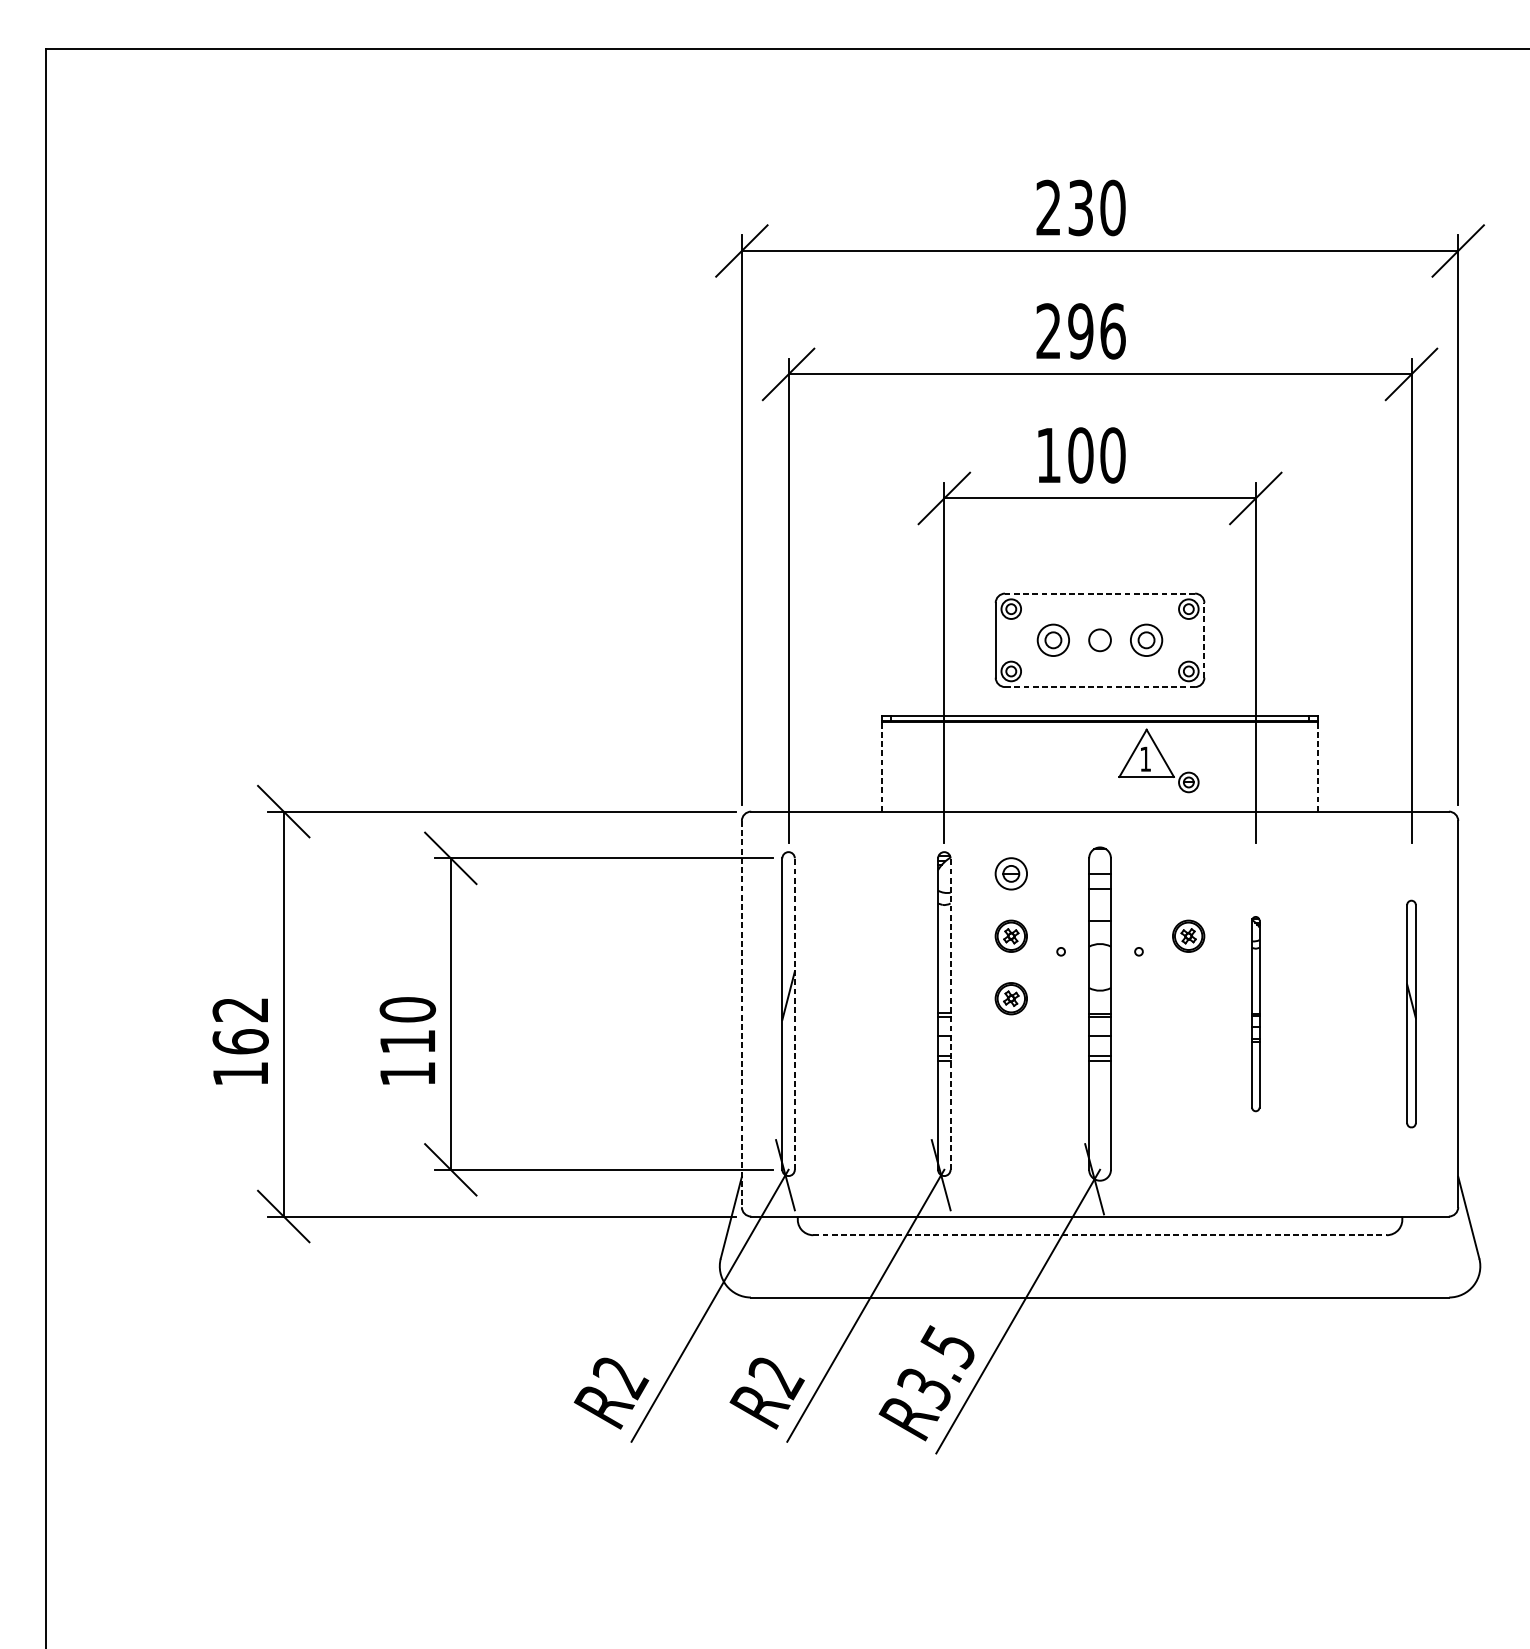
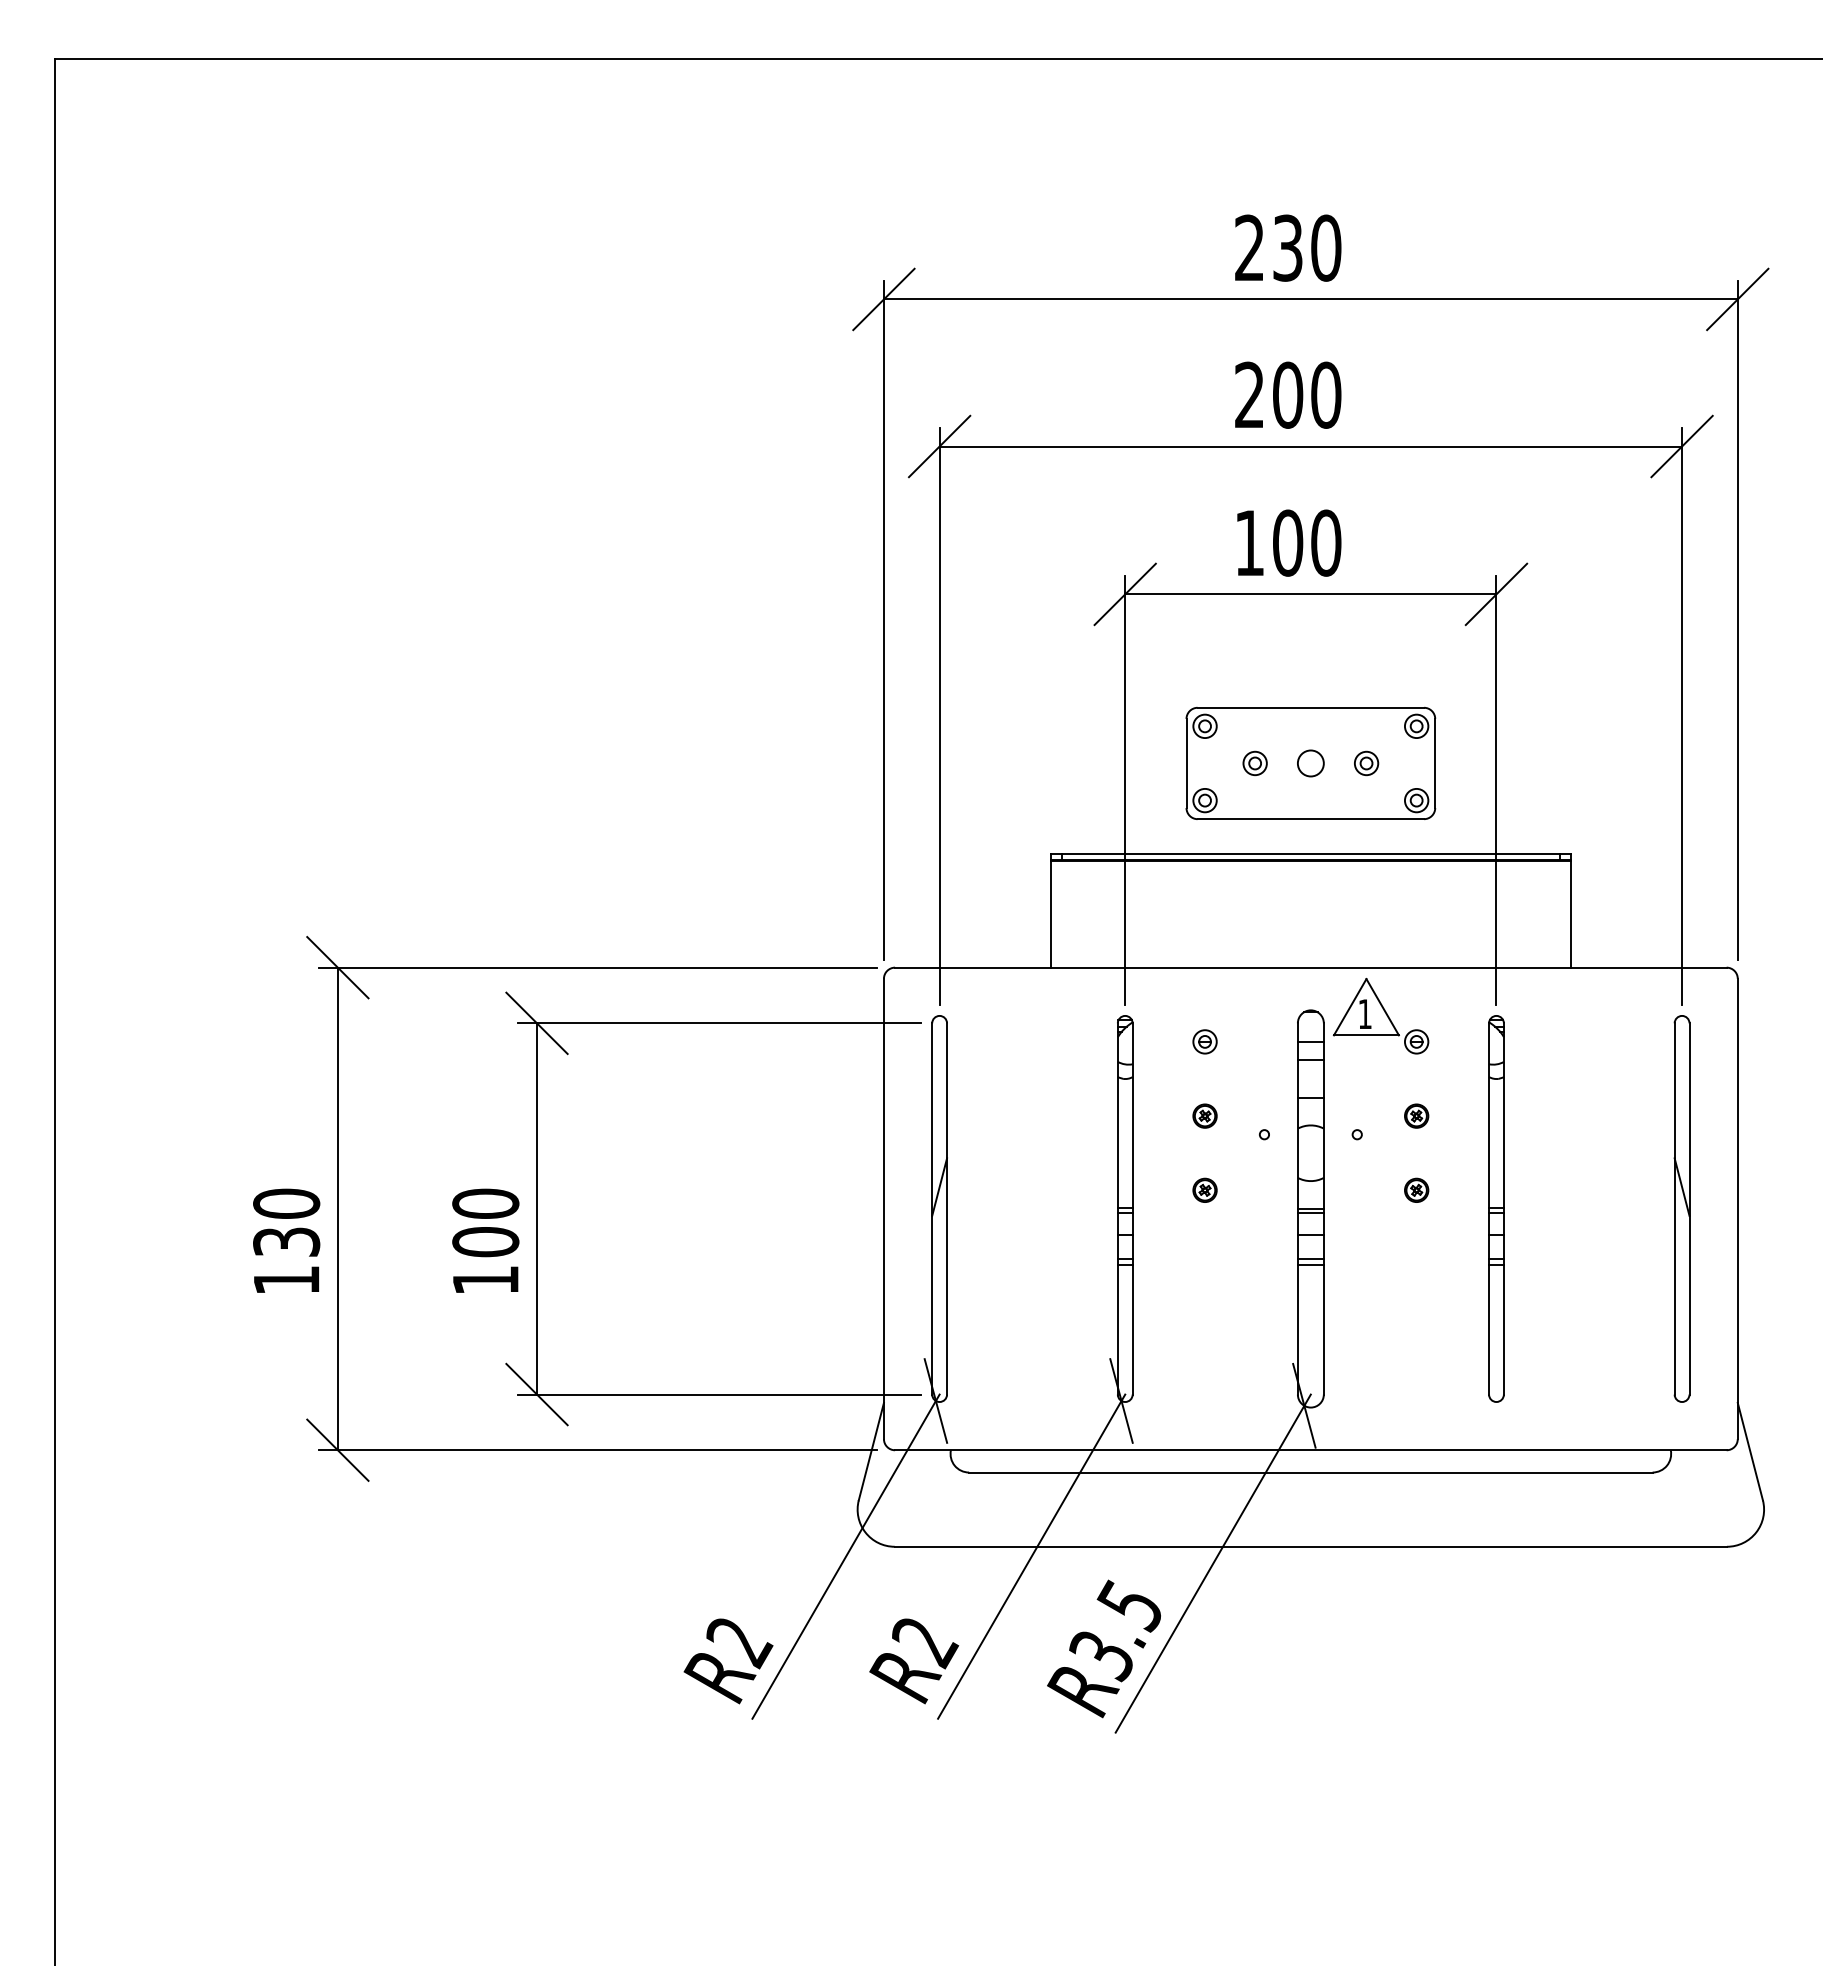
text: (1096, 330) -> (1306, 394), 296 -> 200
line: (1099, 593) -> (1310, 707), dashed -> solid
part: (1052, 640) -> (1254, 763), size x0.62
part: (1146, 640) -> (1366, 763), size x0.62
line: (1204, 640) -> (1435, 763), dashed -> solid
line: (1100, 687) -> (1311, 819), dashed -> solid
part: (1158, 760) -> (1380, 1015), moved
line: (882, 766) -> (1051, 913), dashed -> solid
line: (1317, 766) -> (1570, 913), dashed -> solid
part: (1010, 873) -> (1204, 1041), size x0.62
part: (1010, 935) -> (1204, 1115), size x0.62
part: (1188, 935) -> (1416, 1115), size x0.62
part: (1010, 997) -> (1204, 1189), size x0.62
part: (1188, 997) -> (1416, 1189), added
line: (795, 1013) -> (947, 1208), dashed -> solid
line: (950, 1013) -> (1132, 1208), dashed -> solid
part: (1255, 1013) -> (1496, 1208), size x1.67
part: (1411, 1013) -> (1681, 1208), size x1.43
line: (741, 1014) -> (883, 1209), dashed -> solid
text: (240, 1025) -> (286, 1222), 162 -> 130
text: (407, 1042) -> (485, 1242), 110 -> 100
line: (1099, 1235) -> (1310, 1472), dashed -> solid

